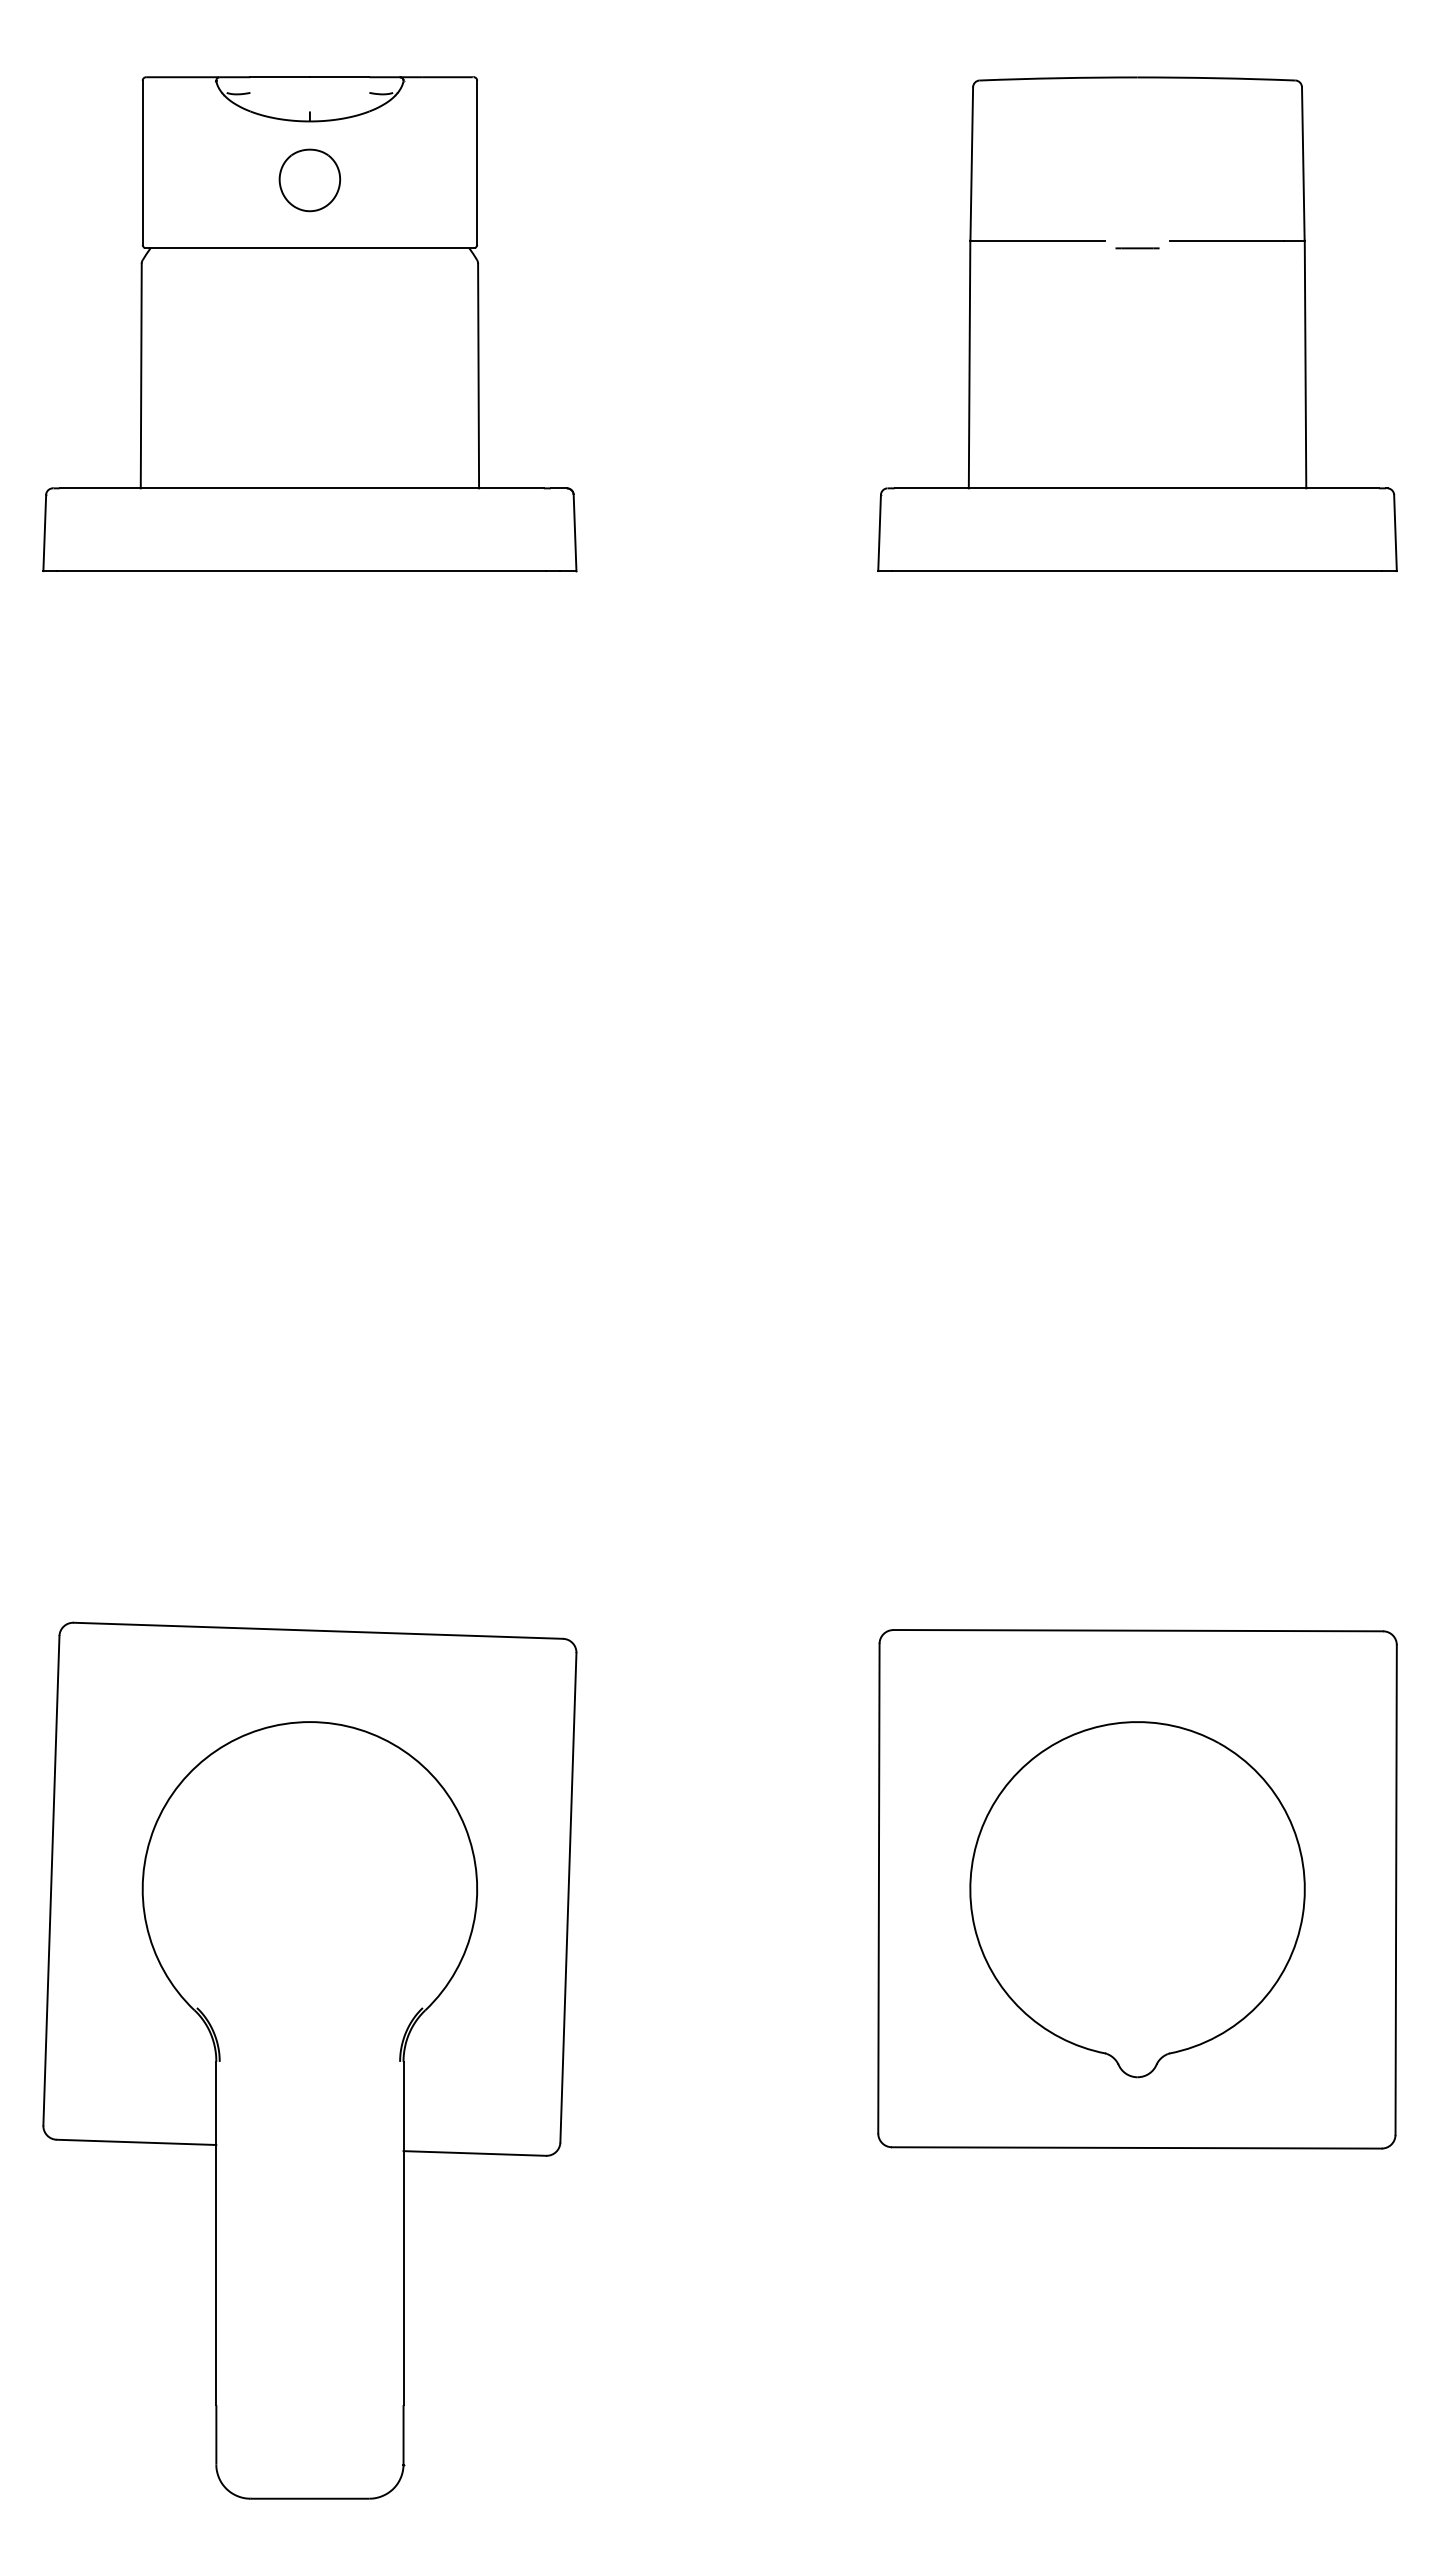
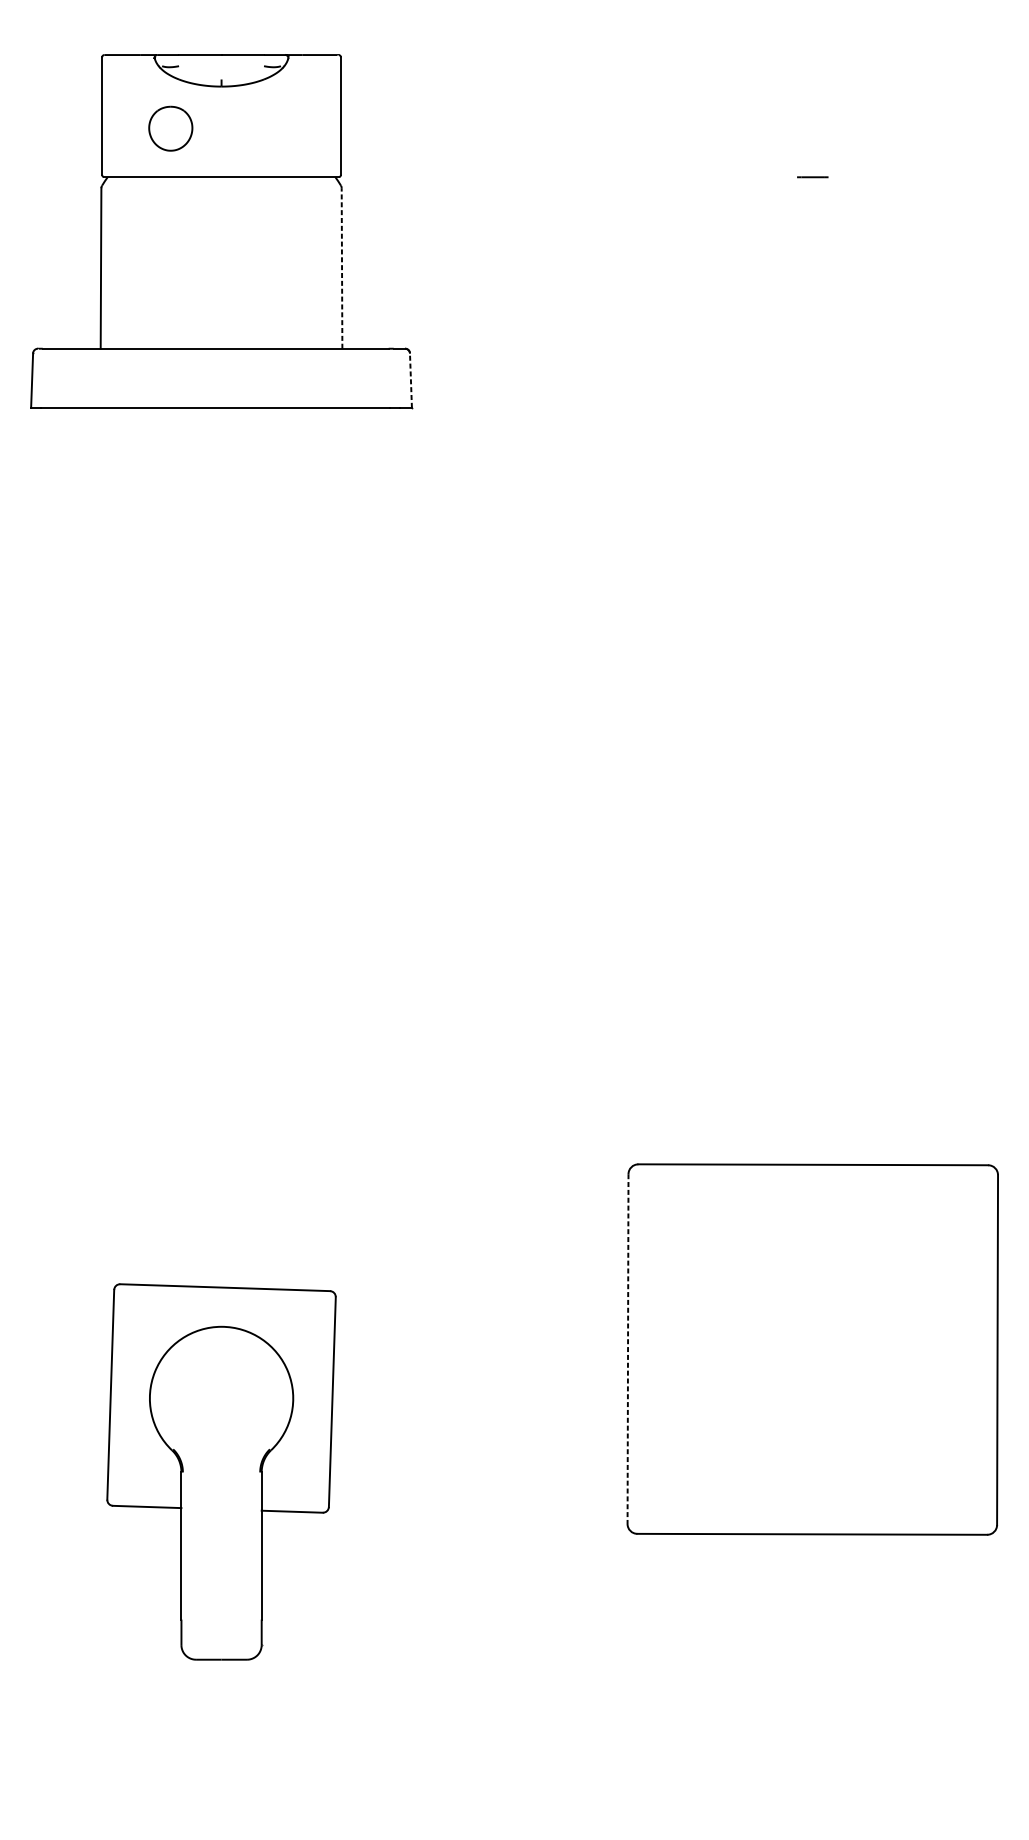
part: (309, 180) -> (170, 128), moved
part: (1137, 323) -> (812, 230), removed
line: (478, 375) -> (341, 268), solid -> dashed
line: (575, 532) -> (411, 380), solid -> dashed
line: (878, 1888) -> (627, 1348), solid -> dashed
part: (1137, 1899) -> (812, 1356), removed
part: (309, 2060) -> (221, 1471), size x0.6

